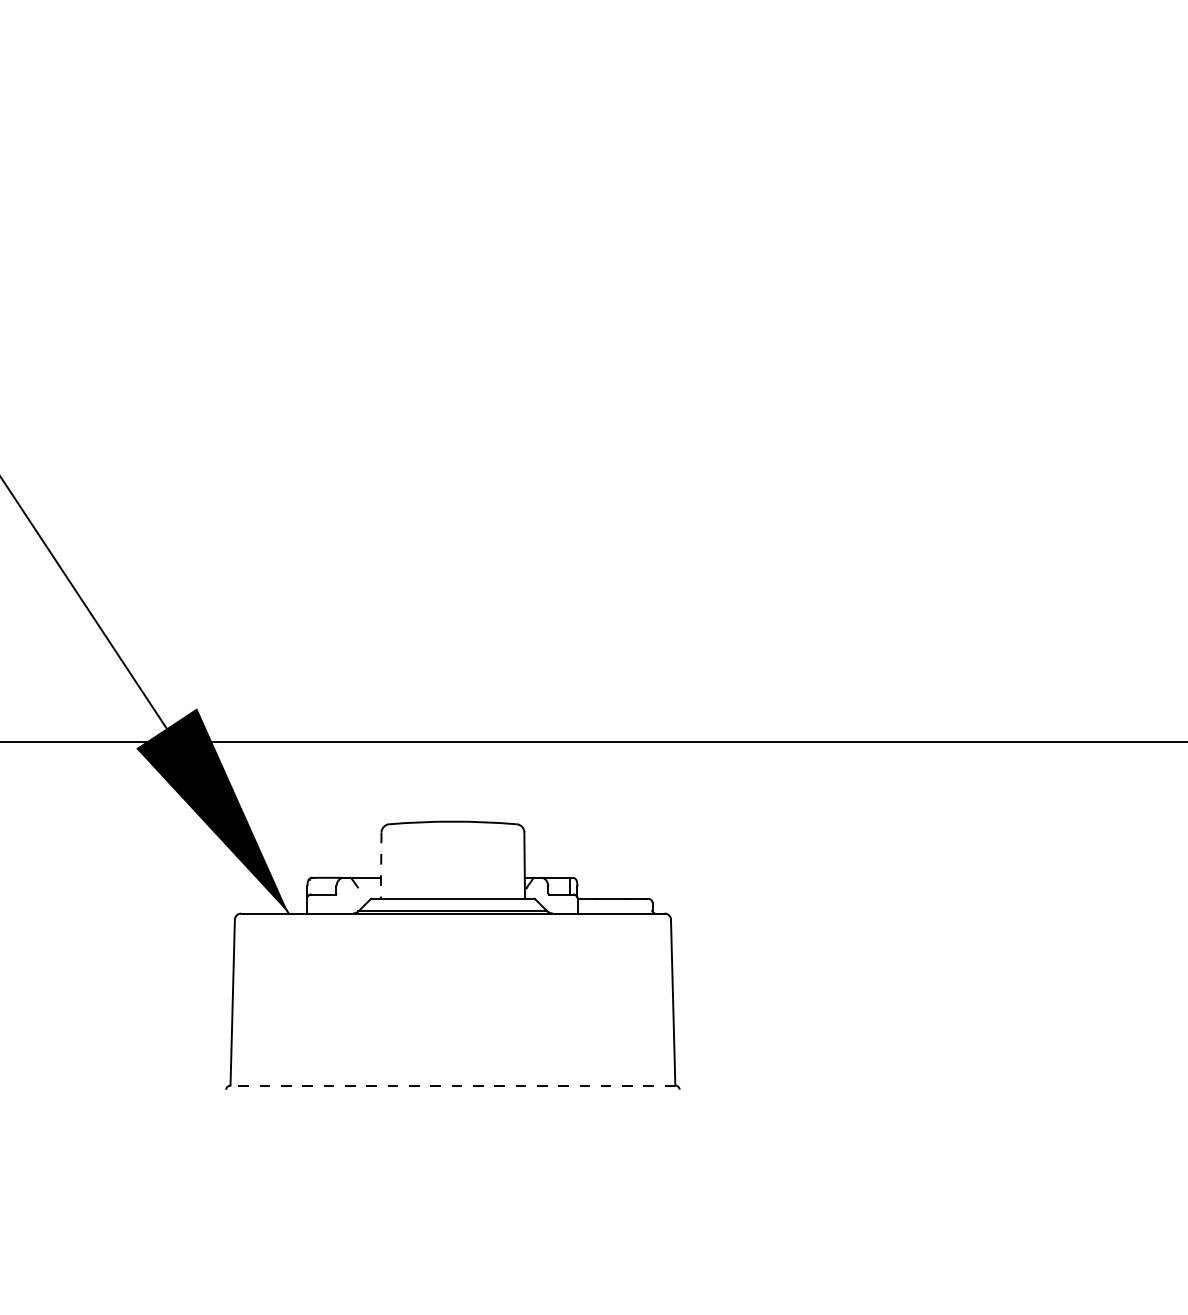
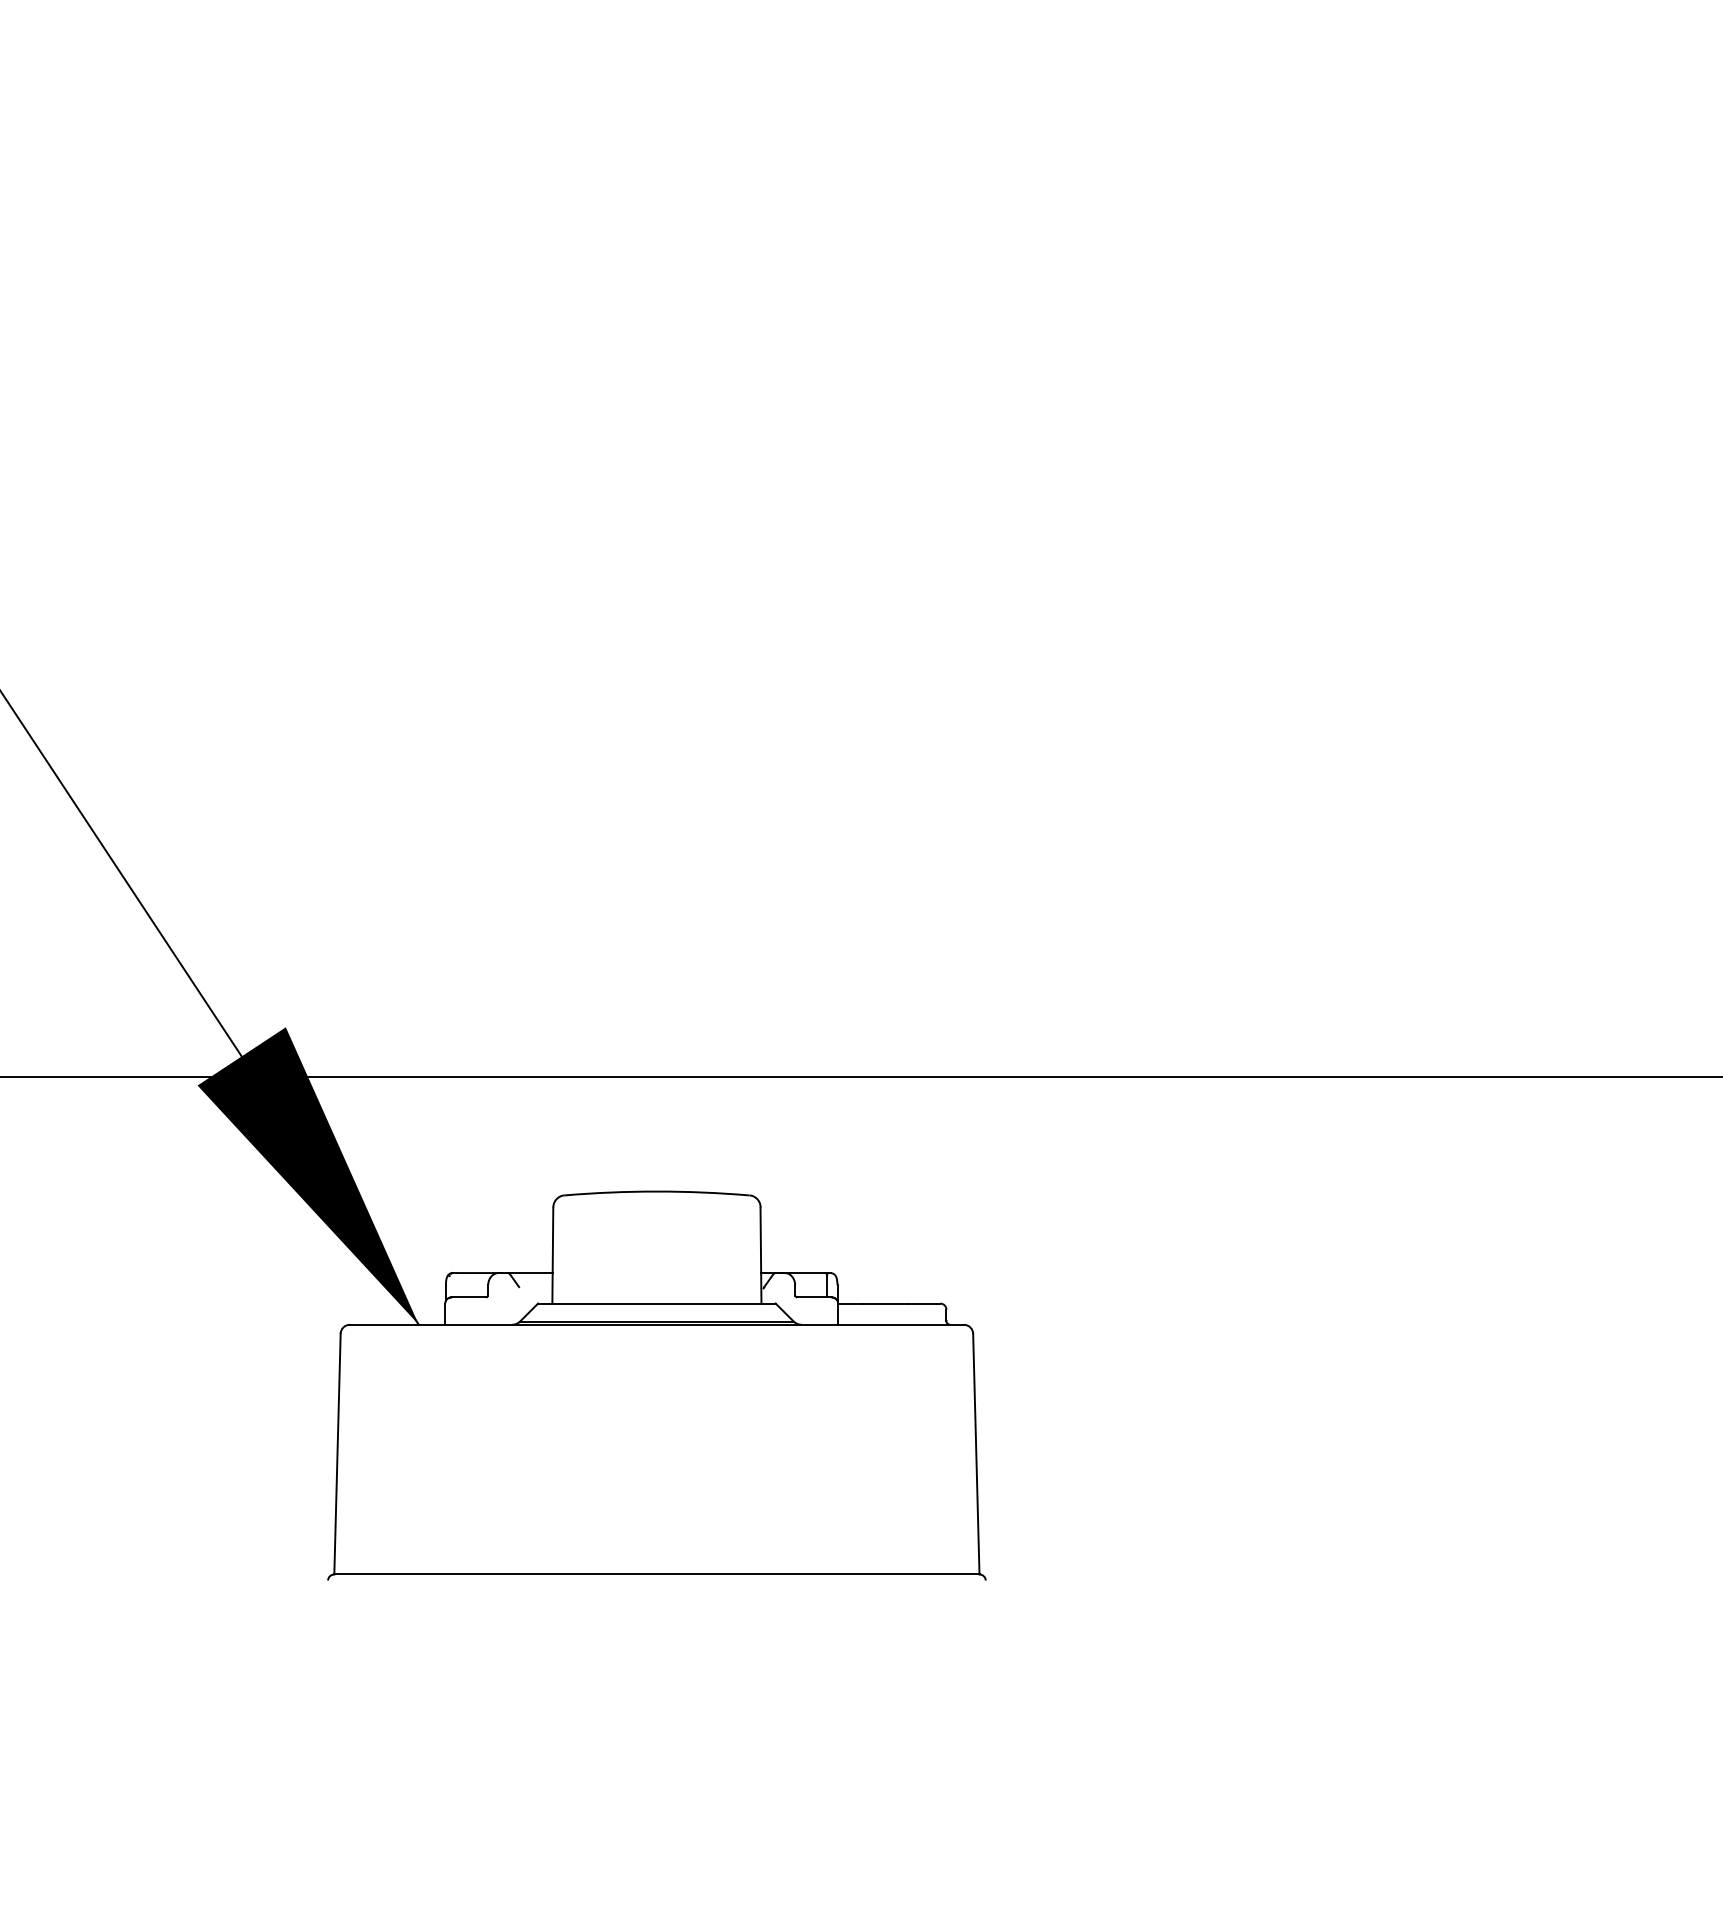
line: (381, 866) -> (553, 1256), dashed -> solid
line: (452, 1085) -> (656, 1574), dashed -> solid

